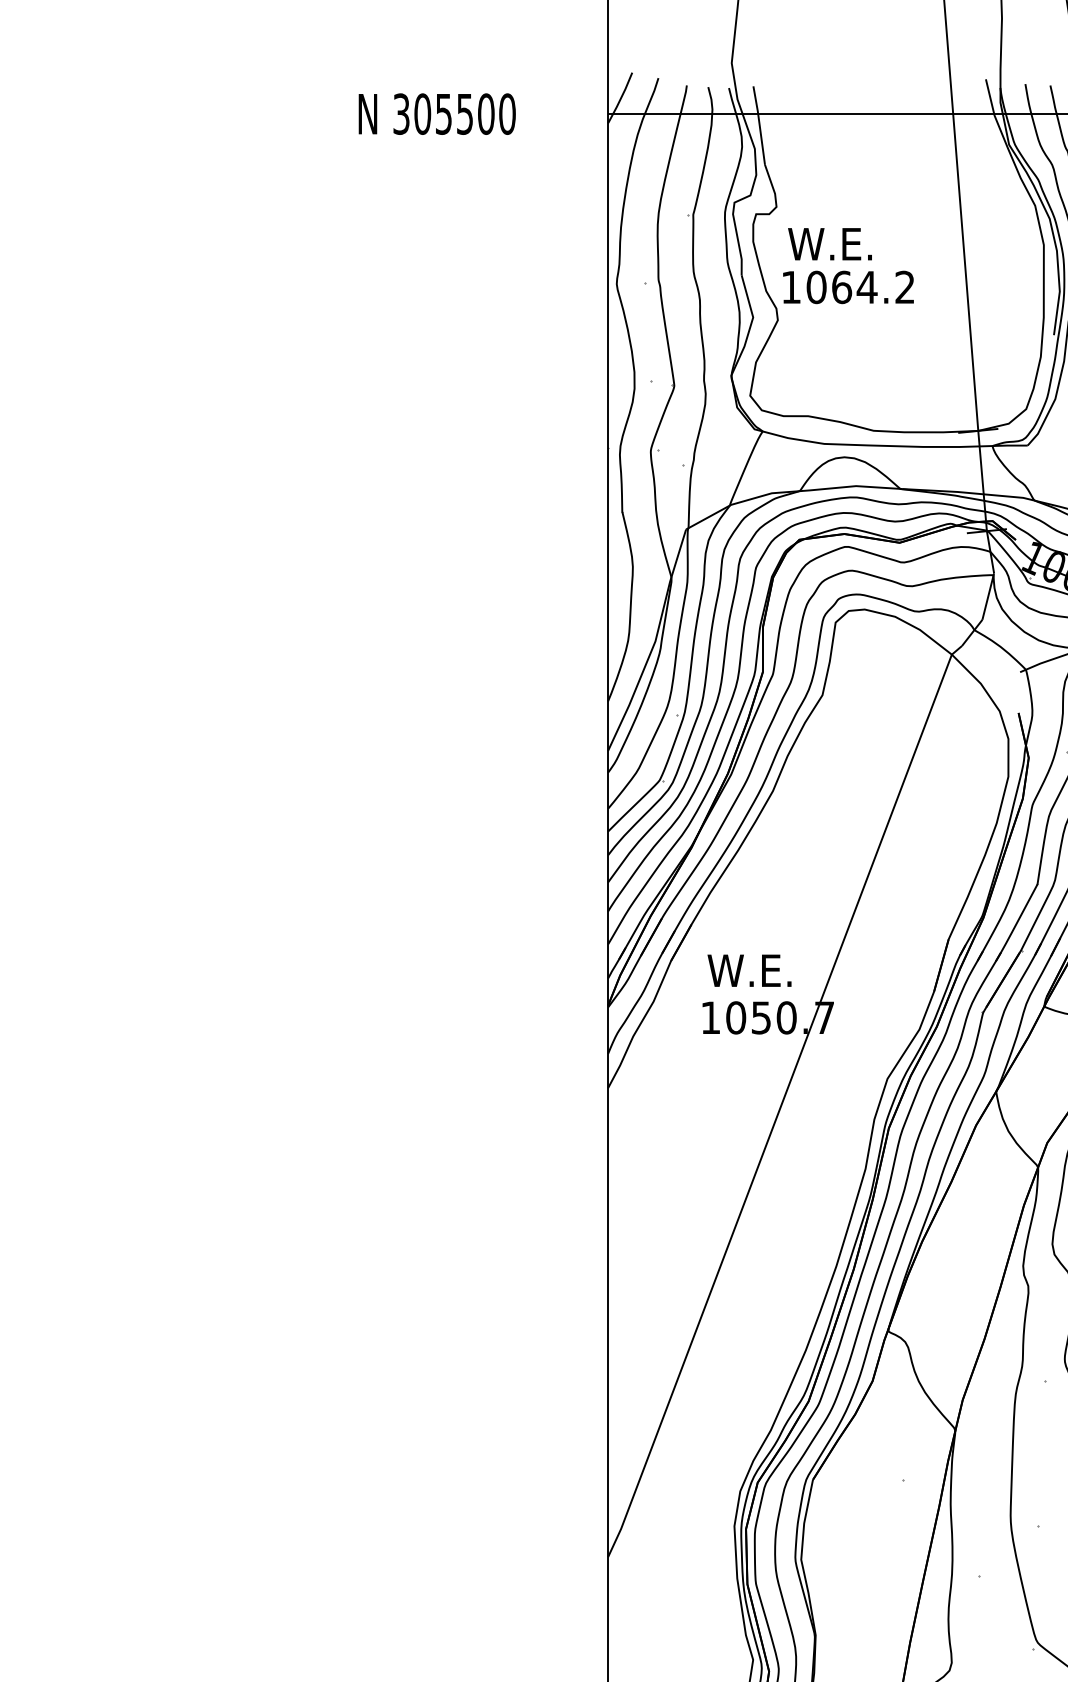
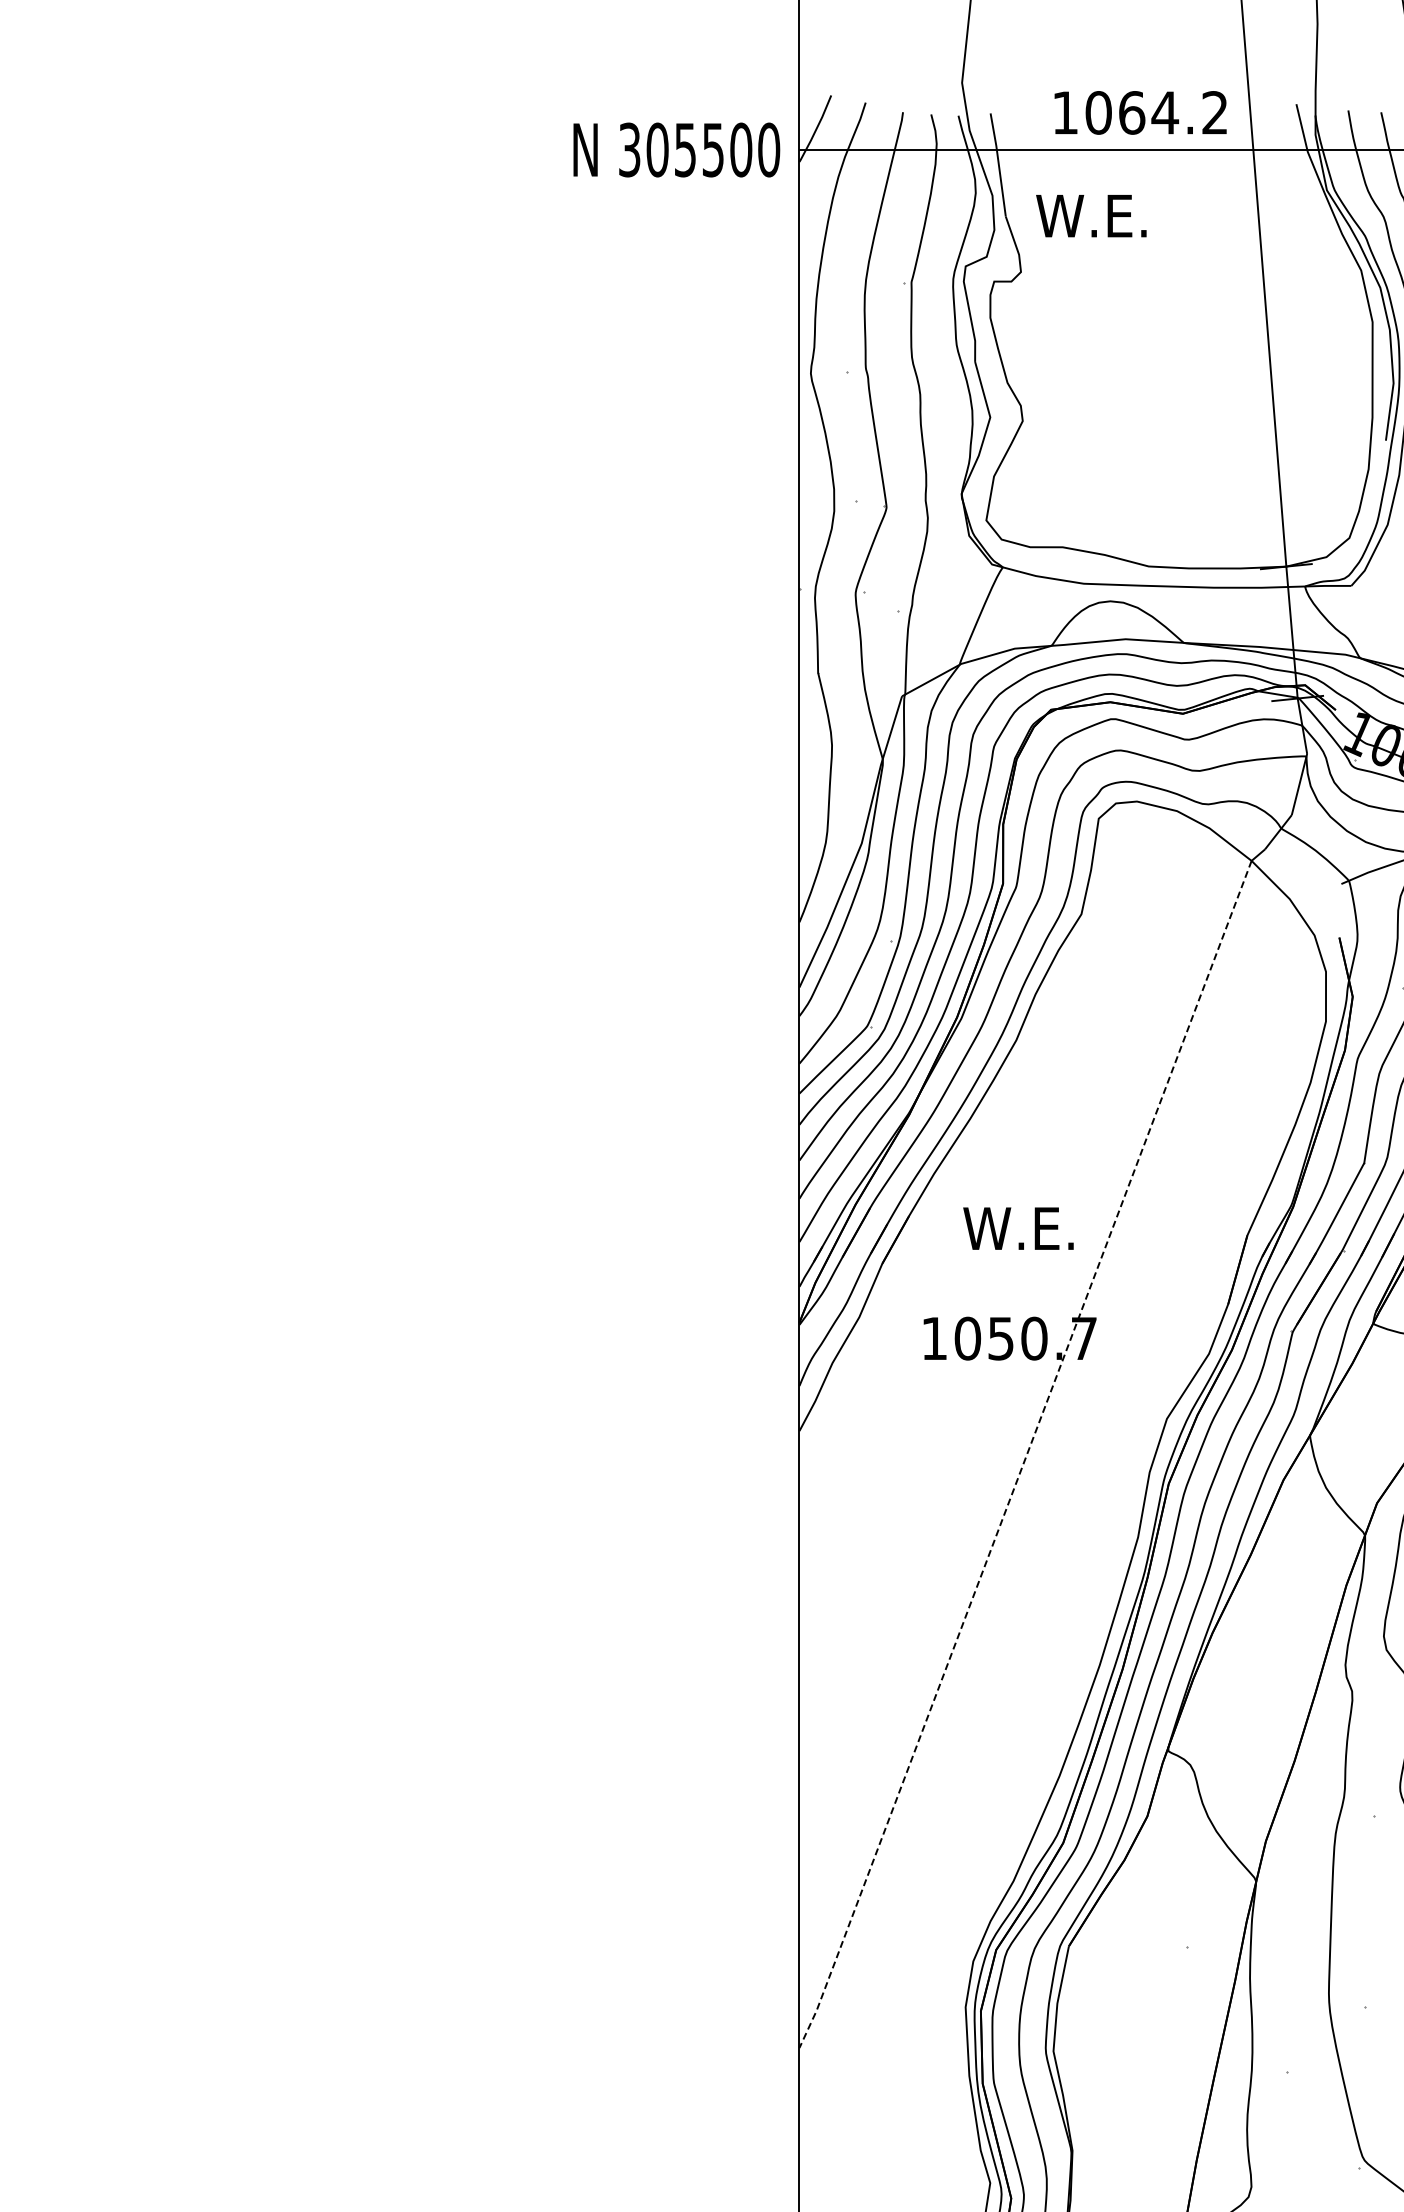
text: (437, 113) -> (676, 149), moved
text: (830, 244) -> (1091, 216), moved
text: (848, 287) -> (1140, 112), moved
text: (749, 970) -> (1018, 1228), moved
line: (780, 1106) -> (1026, 1455), solid -> dashed

